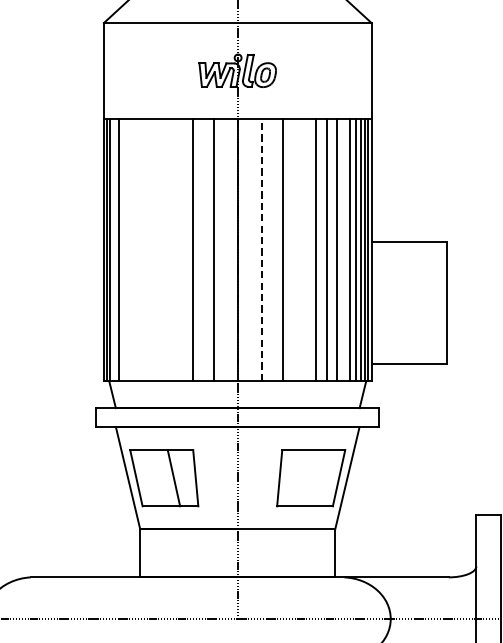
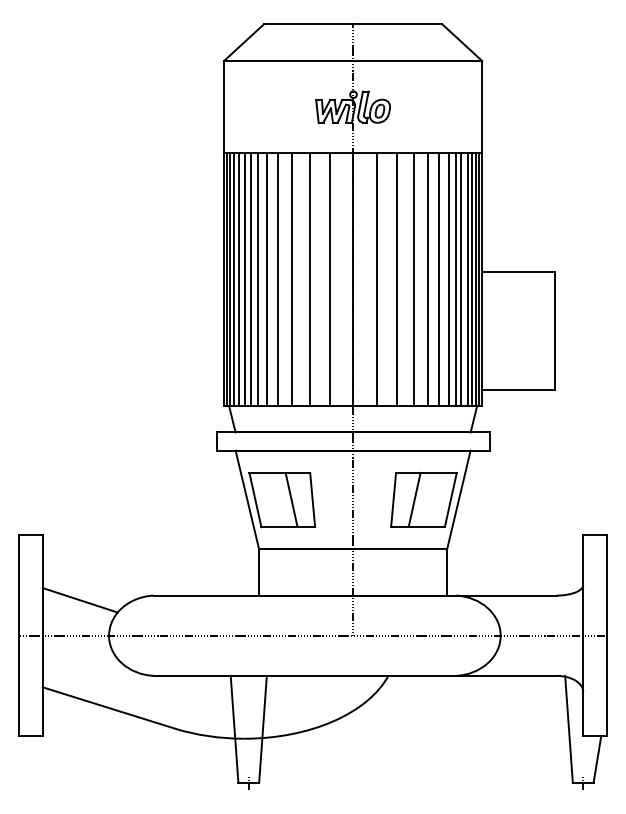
line: (114, 249) -> (234, 279), added
line: (125, 249) -> (244, 279), added
line: (131, 249) -> (250, 279), added
line: (138, 249) -> (257, 279), added
line: (147, 249) -> (266, 279), added
line: (159, 249) -> (277, 279), added
line: (174, 249) -> (292, 279), added
line: (261, 249) -> (376, 279), dashed -> solid
line: (301, 249) -> (414, 279), added
line: (343, 249) -> (455, 279), added
line: (301, 477) -> (414, 499), added

